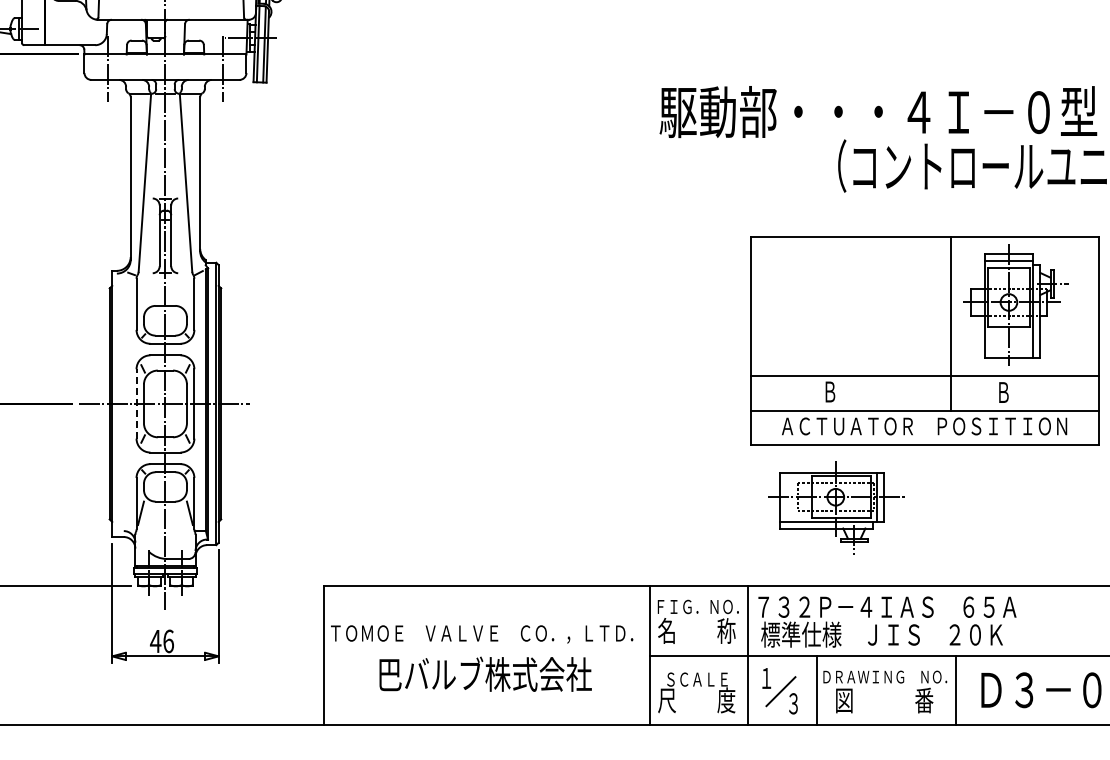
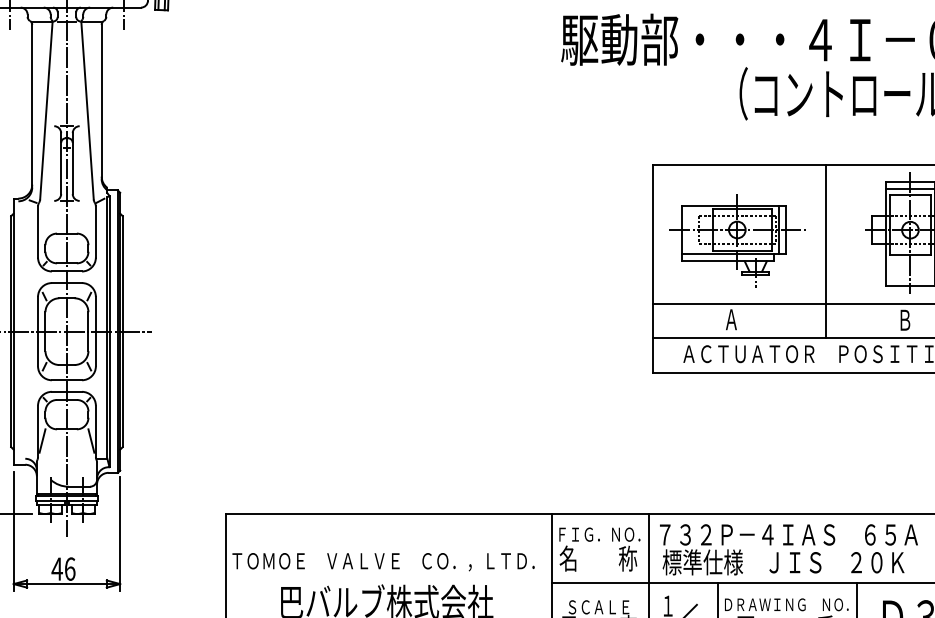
line: (950, 323) -> (826, 251), moved
text: (829, 391) -> (731, 319), Ｂ -> Ａ
line: (136, 403) -> (38, 331), dashed -> solid
part: (836, 507) -> (738, 240), moved

